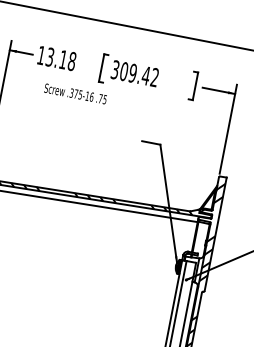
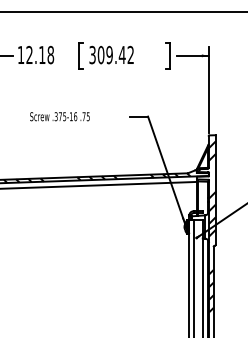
text: (50, 57) -> (29, 55), 13.18 -> 12.18
text: (75, 93) -> (59, 116), moved

